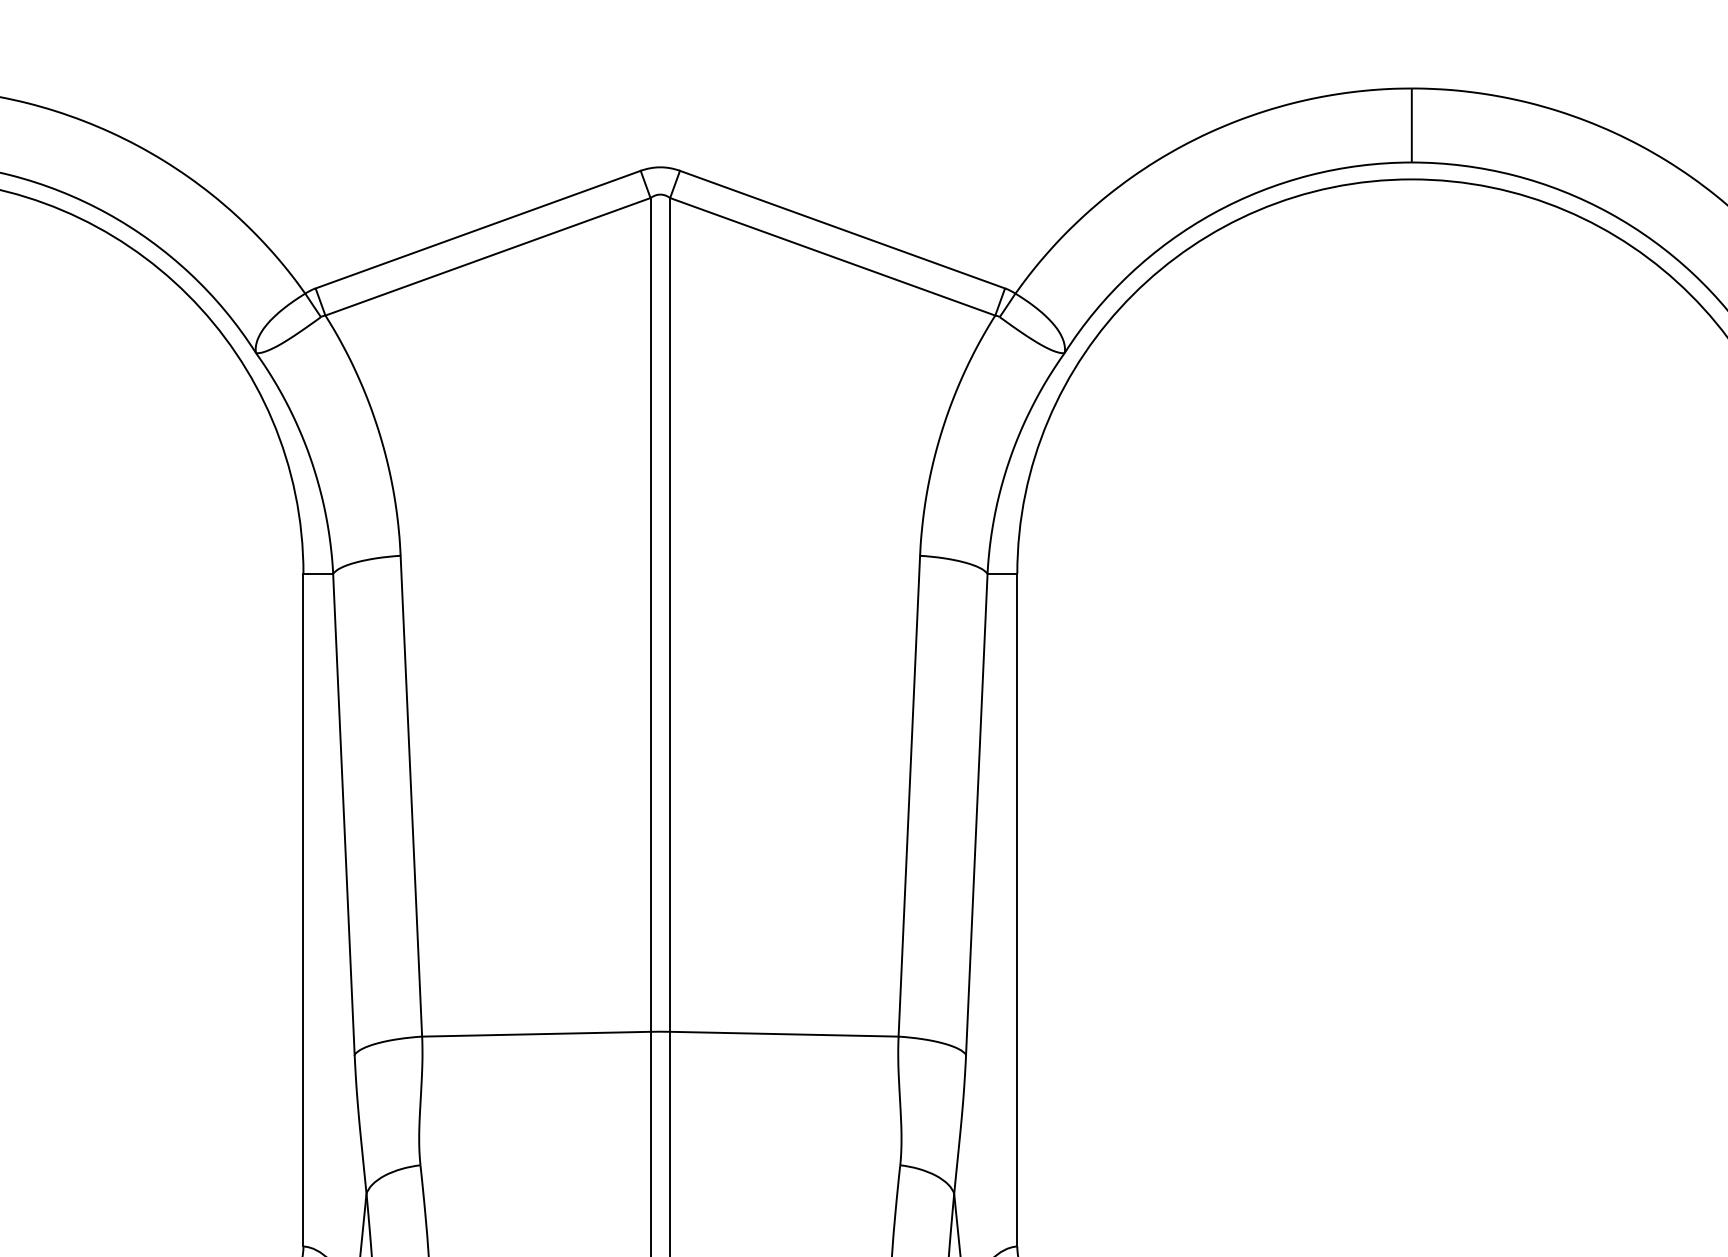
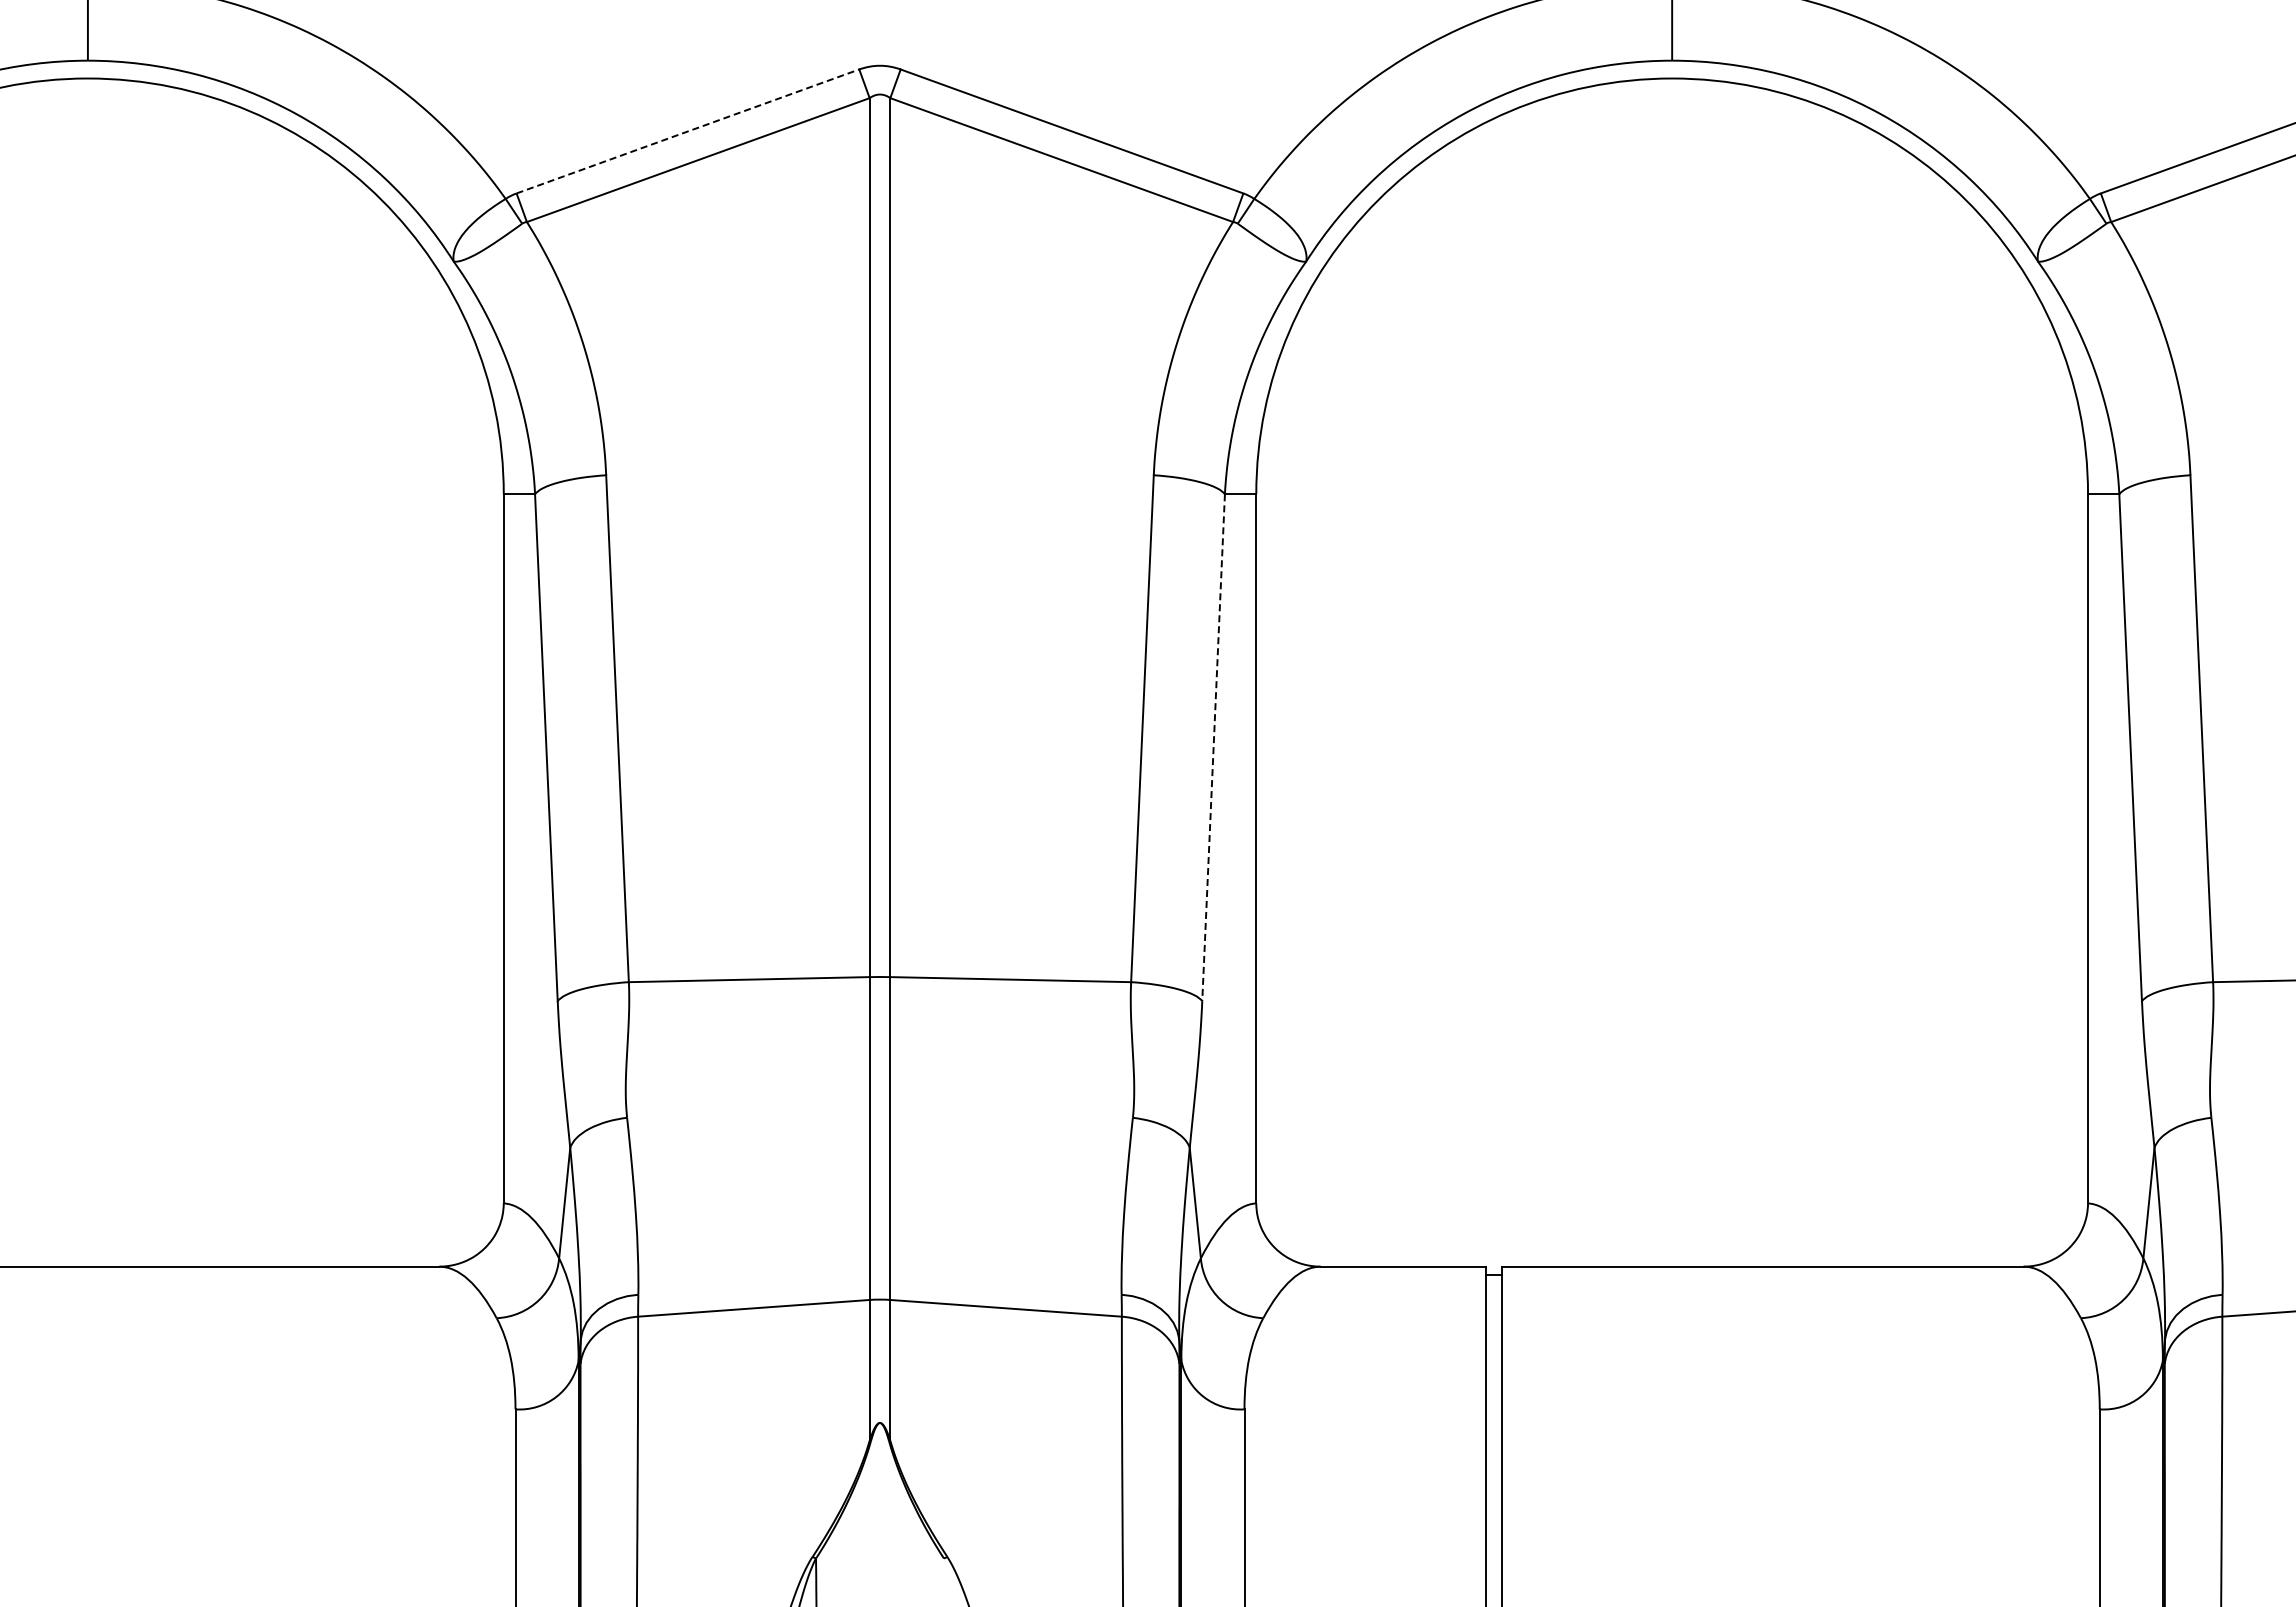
line: (478, 229) -> (688, 131), solid -> dashed
line: (976, 814) -> (1213, 747), solid -> dashed

